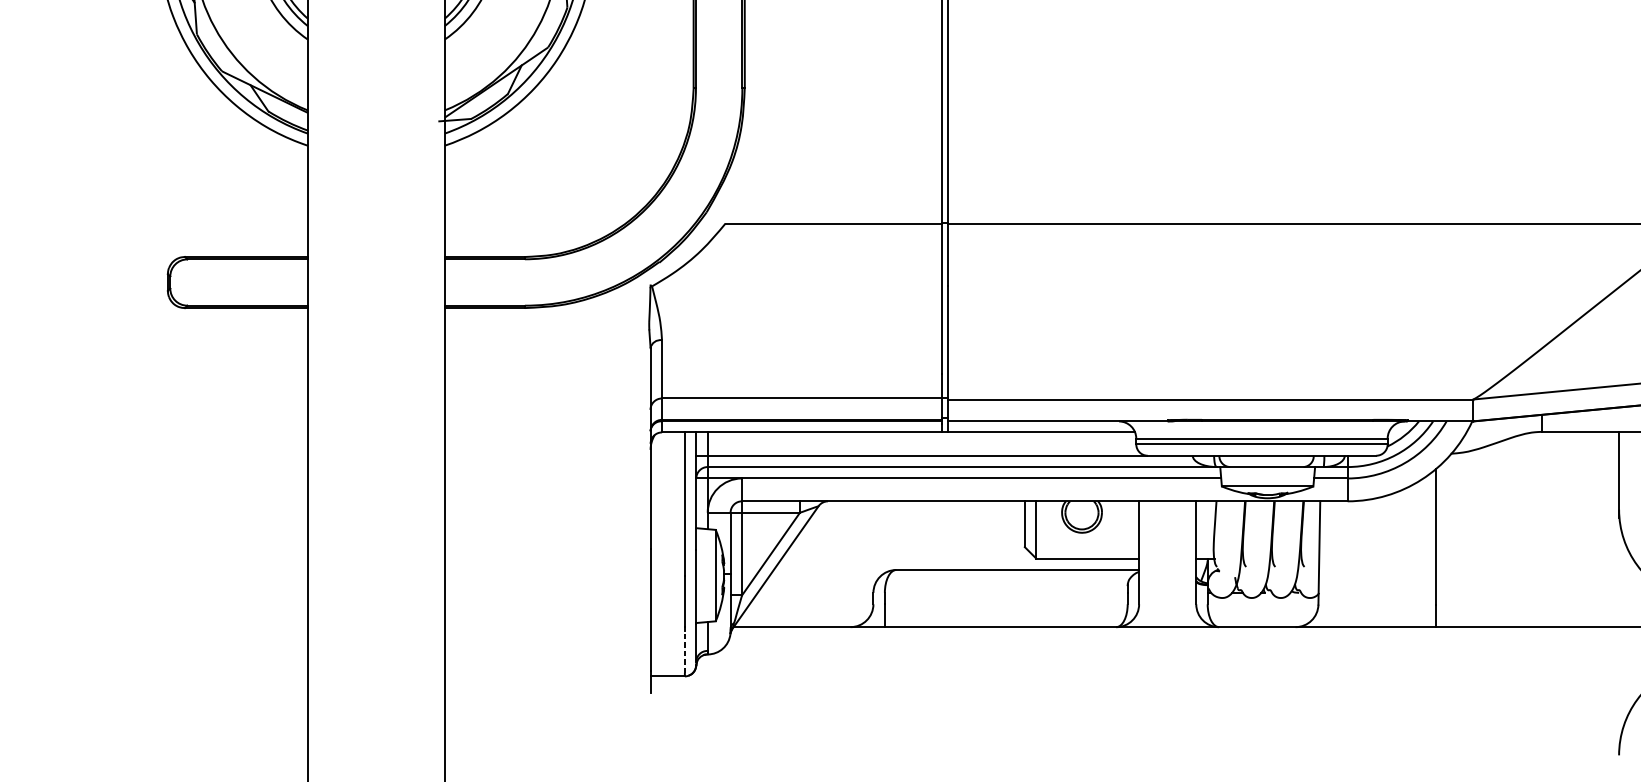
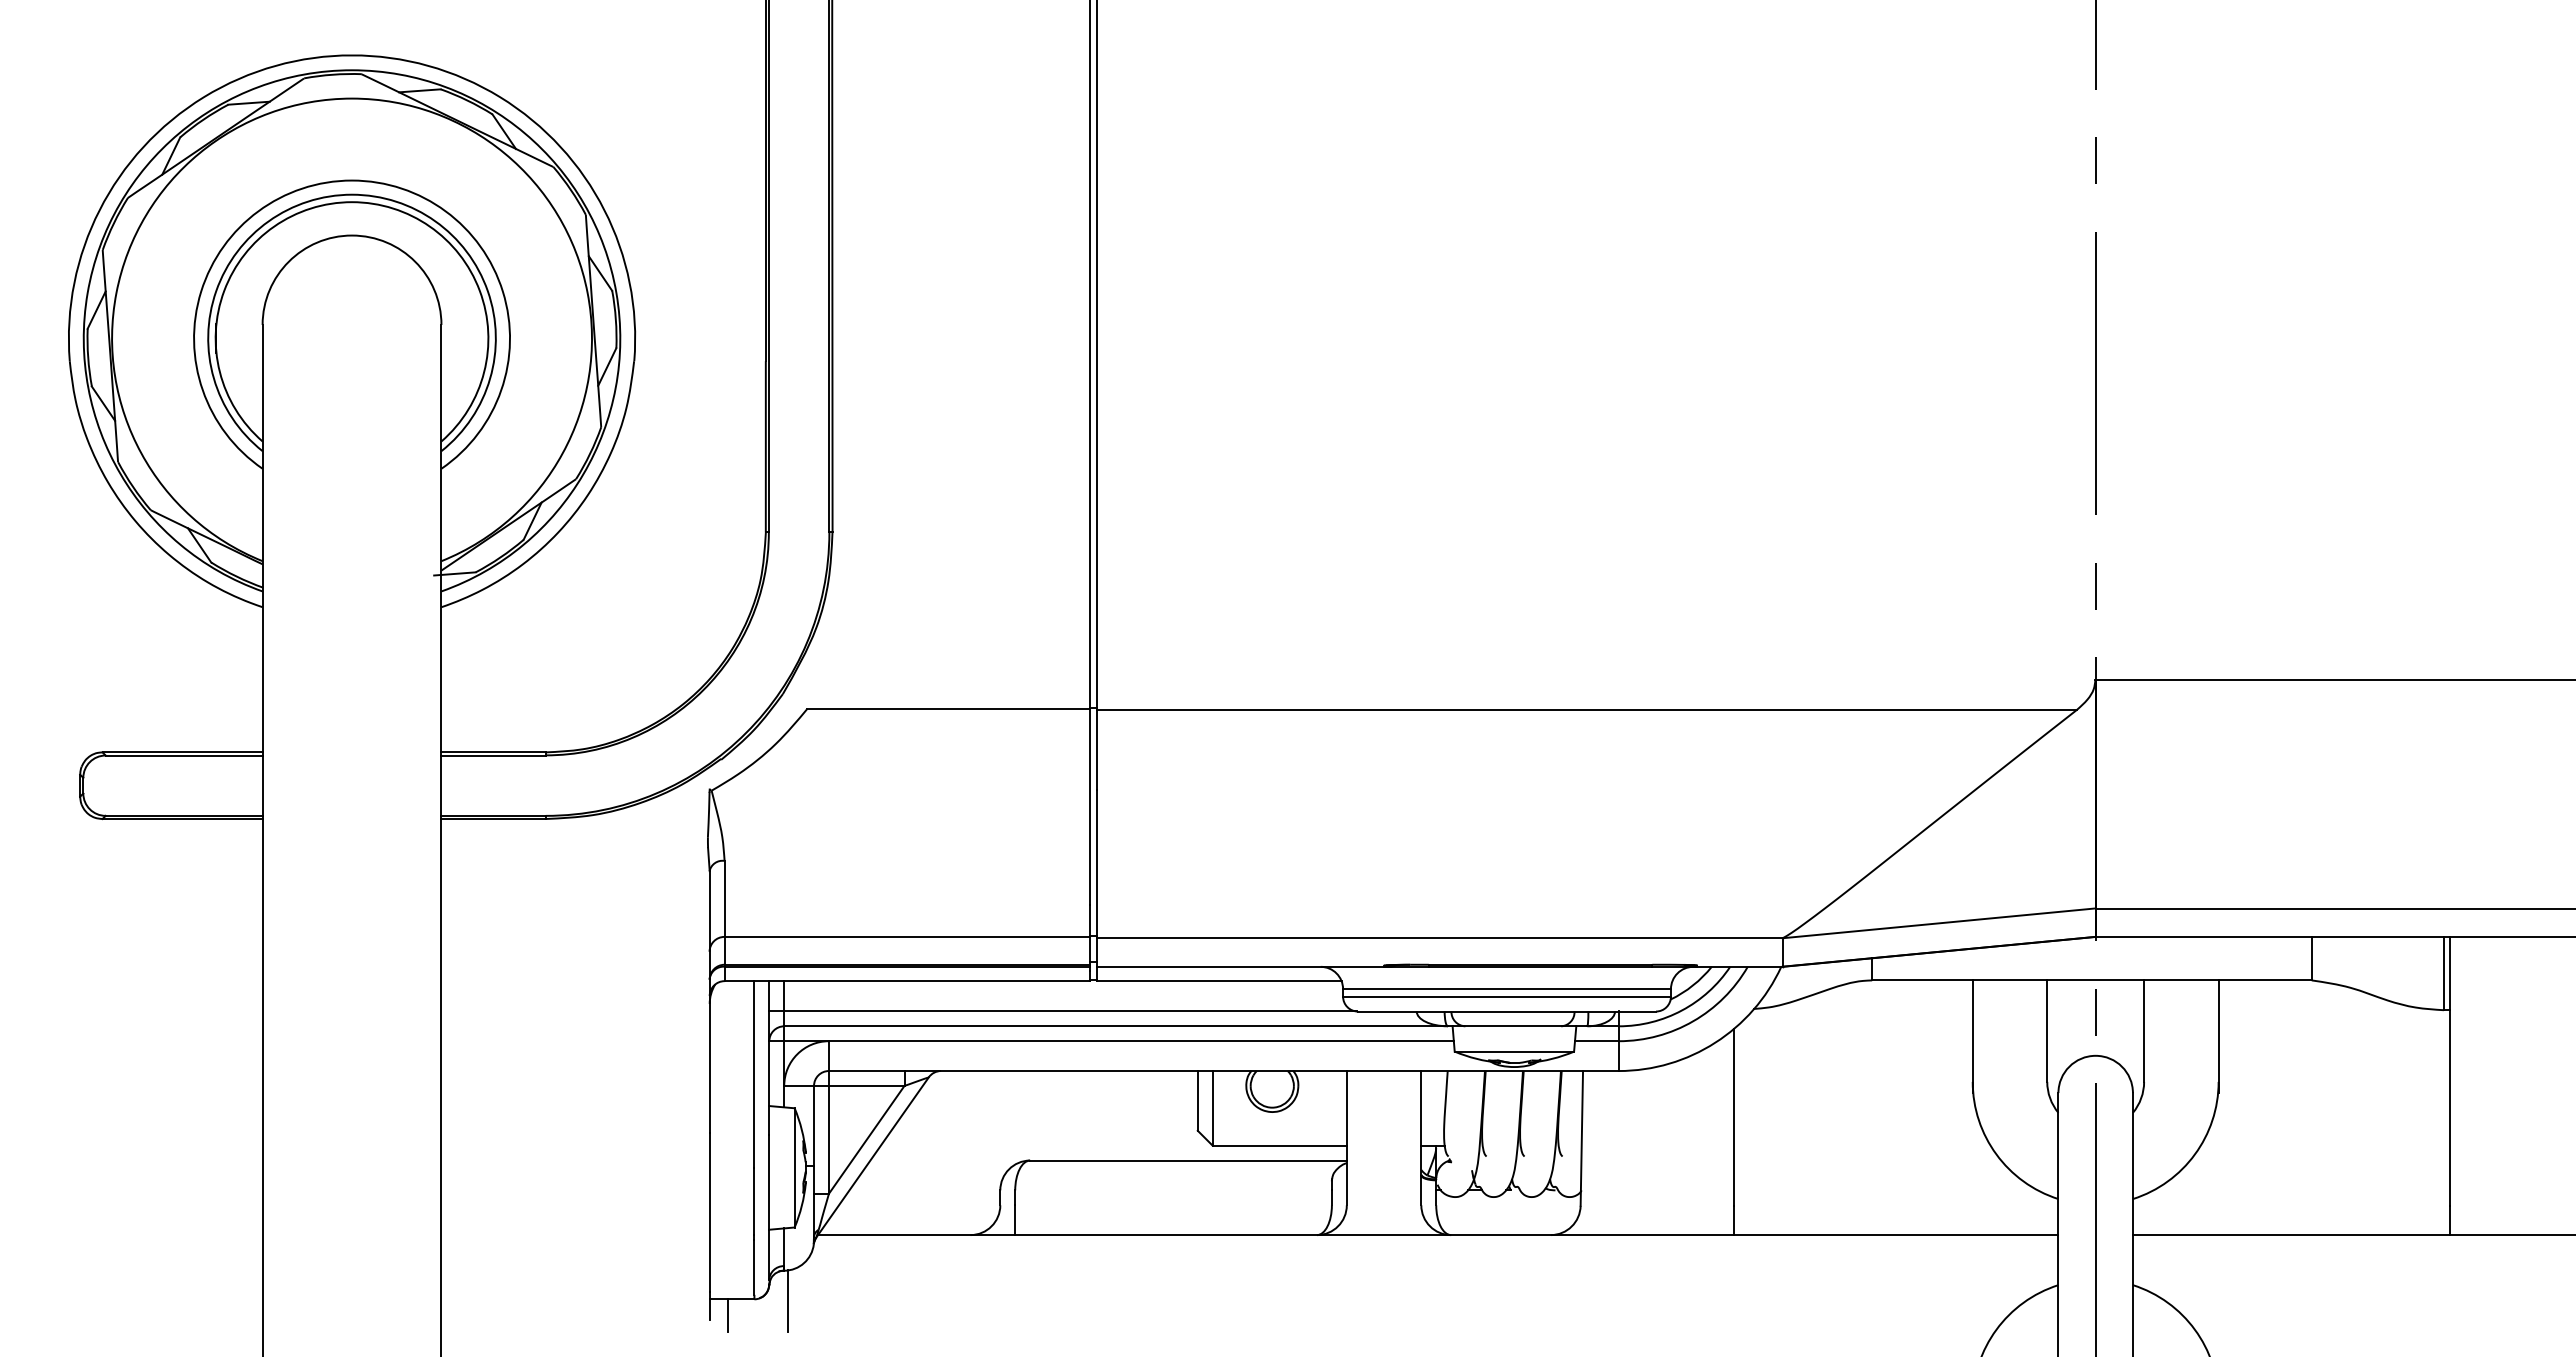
line: (684, 651) -> (754, 1267), dashed -> solid
line: (710, 677) -> (787, 1300), added
line: (665, 688) -> (728, 1315), added

